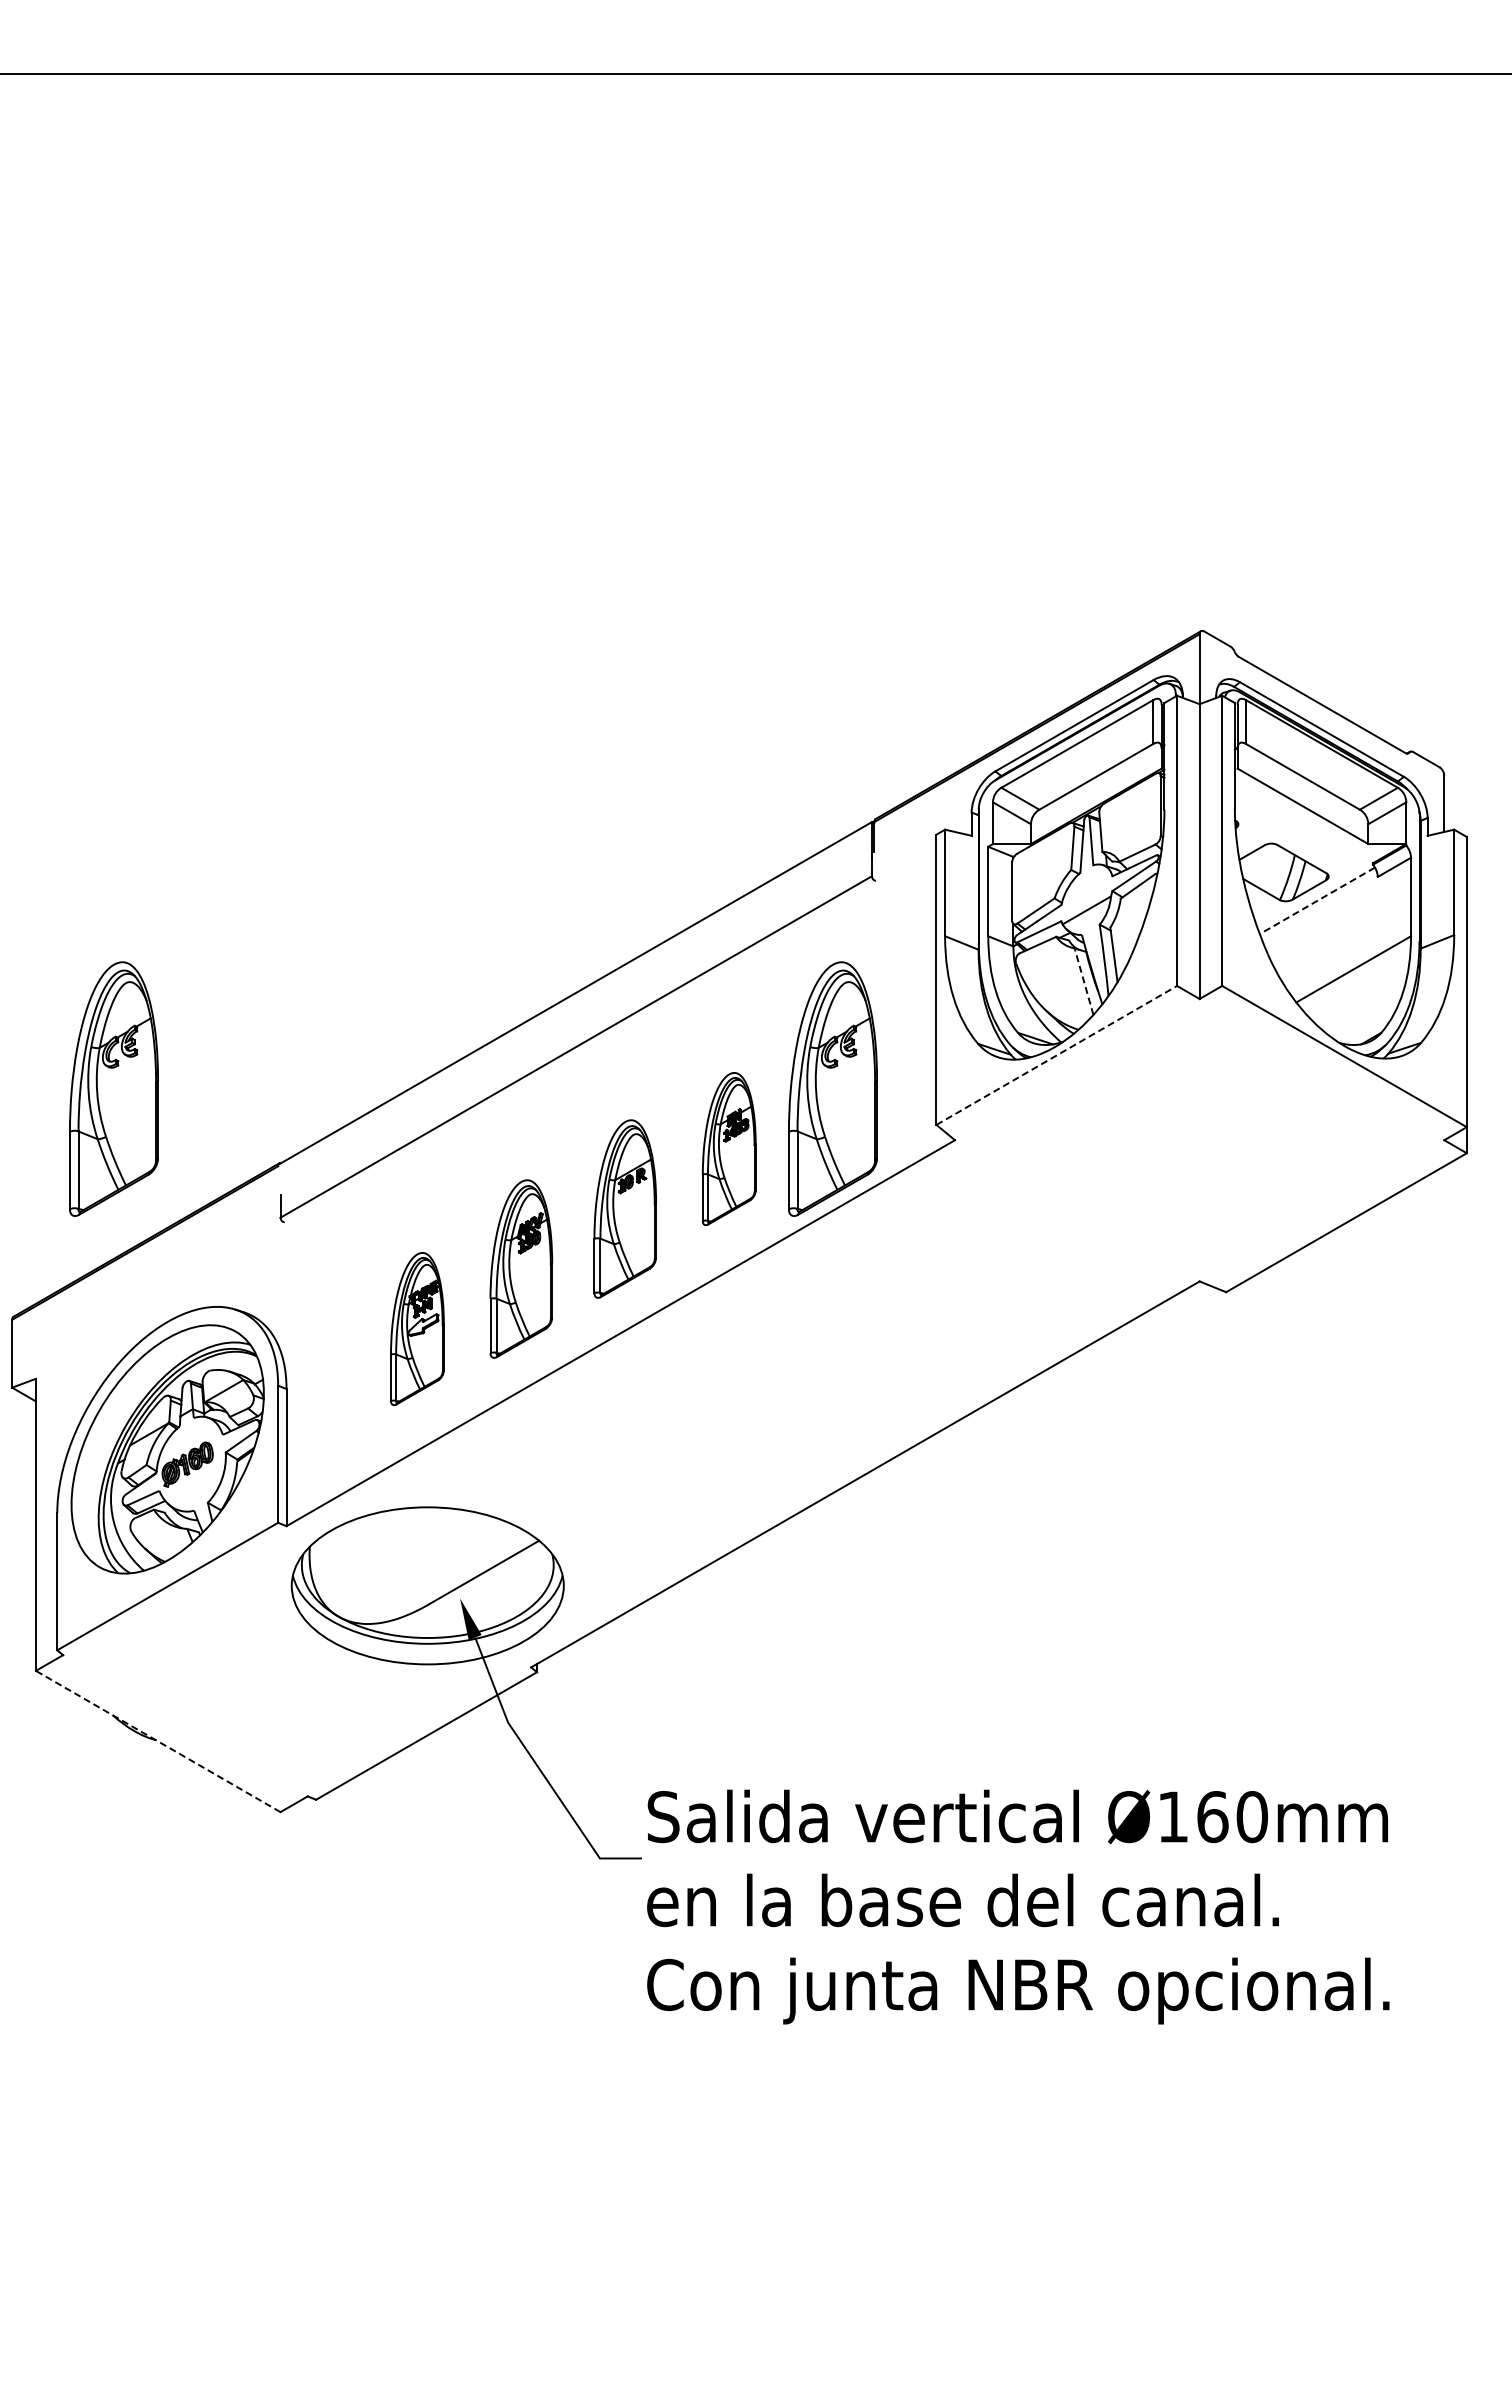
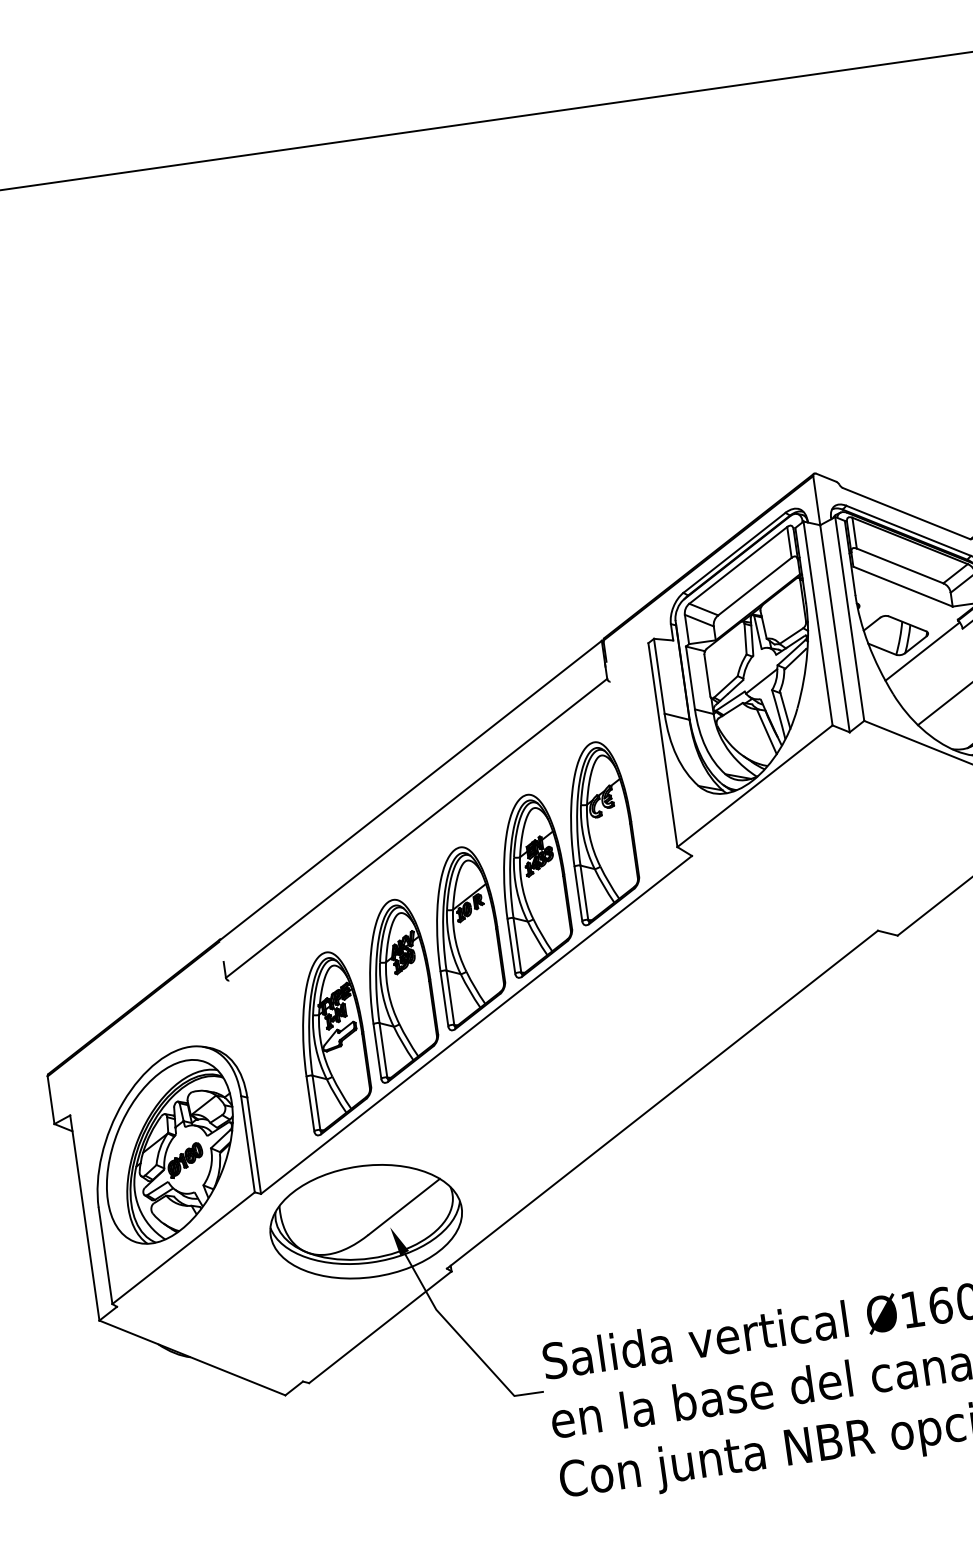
line: (1317, 900) -> (922, 651), dashed -> solid
line: (1084, 981) -> (767, 731), dashed -> solid
line: (1056, 1055) -> (754, 786), dashed -> solid
part: (113, 1088) -> (95, 903), removed
part: (729, 1148) -> (534, 884), size x1.67
part: (625, 1208) -> (467, 936), size x1.43
part: (521, 1268) -> (400, 989), size x1.43
part: (417, 1328) -> (333, 1041), size x1.67
line: (157, 1741) -> (191, 1358), dashed -> solid

